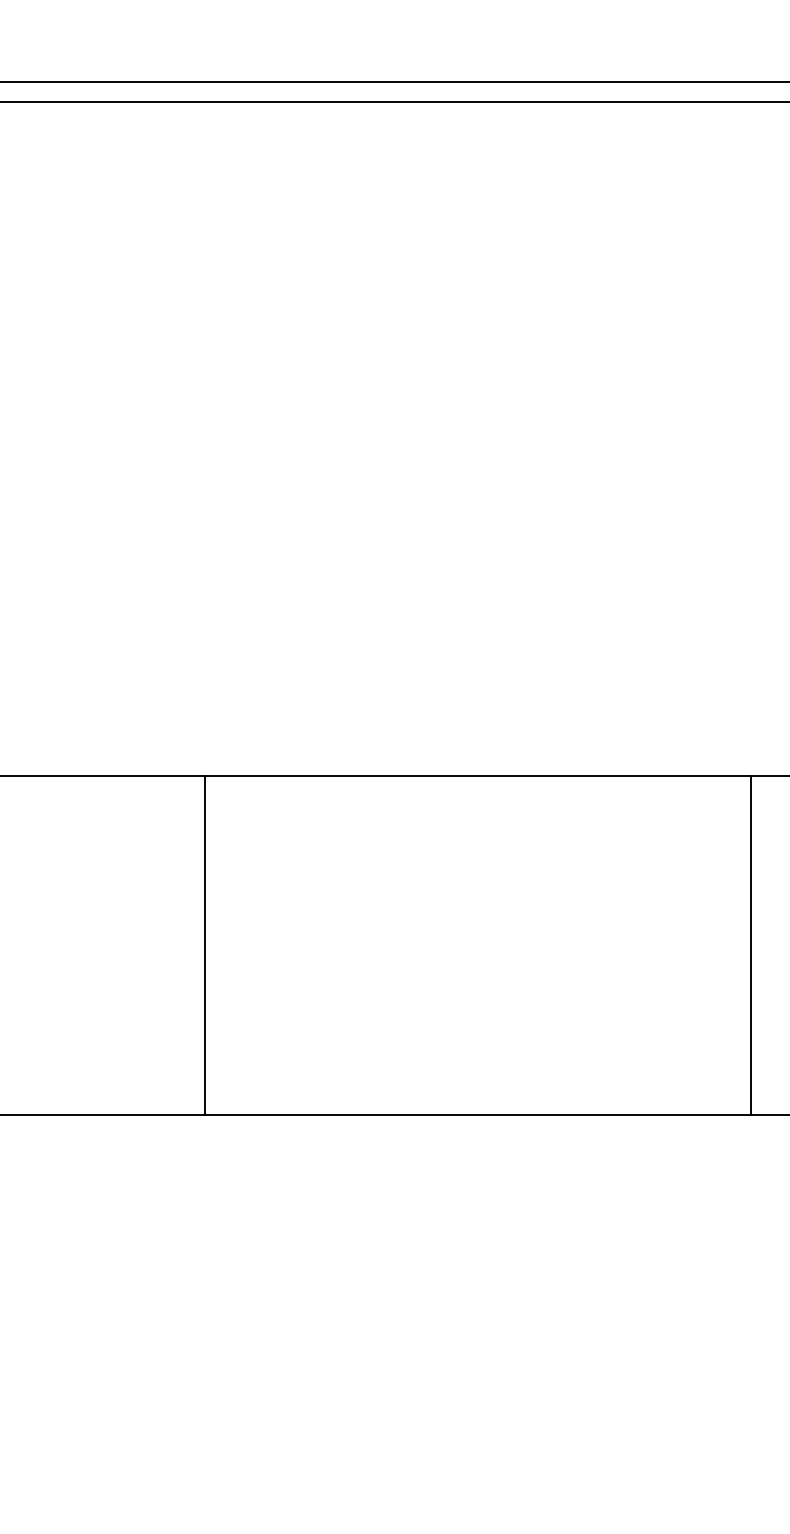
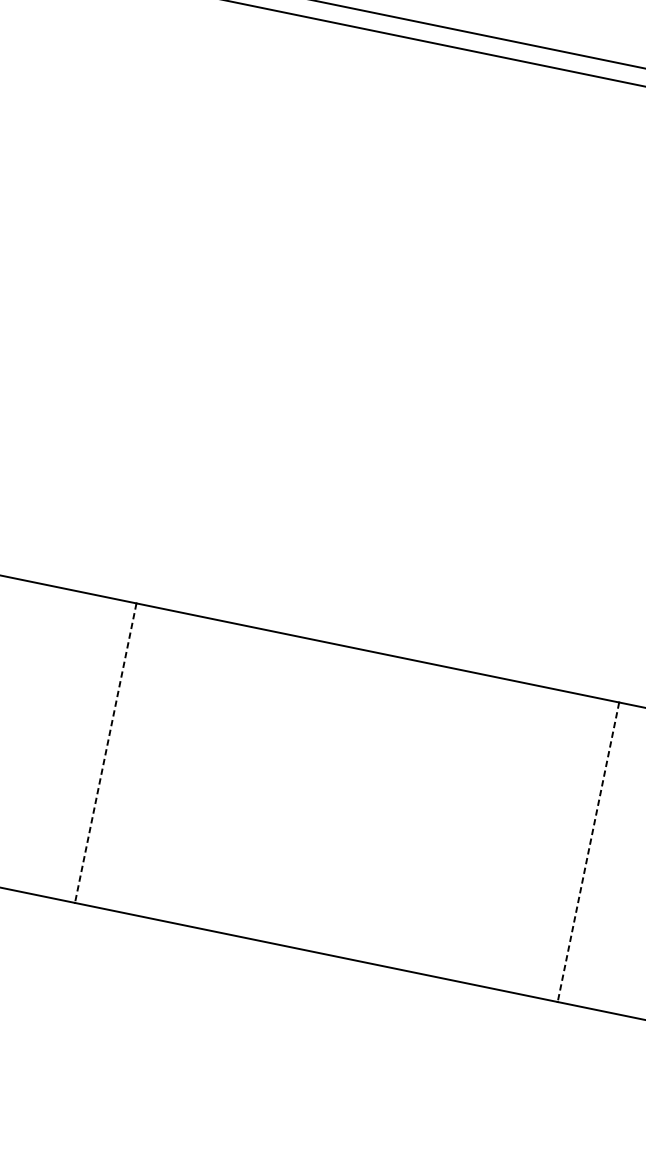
line: (204, 946) -> (105, 753), solid -> dashed
line: (750, 946) -> (587, 852), solid -> dashed

